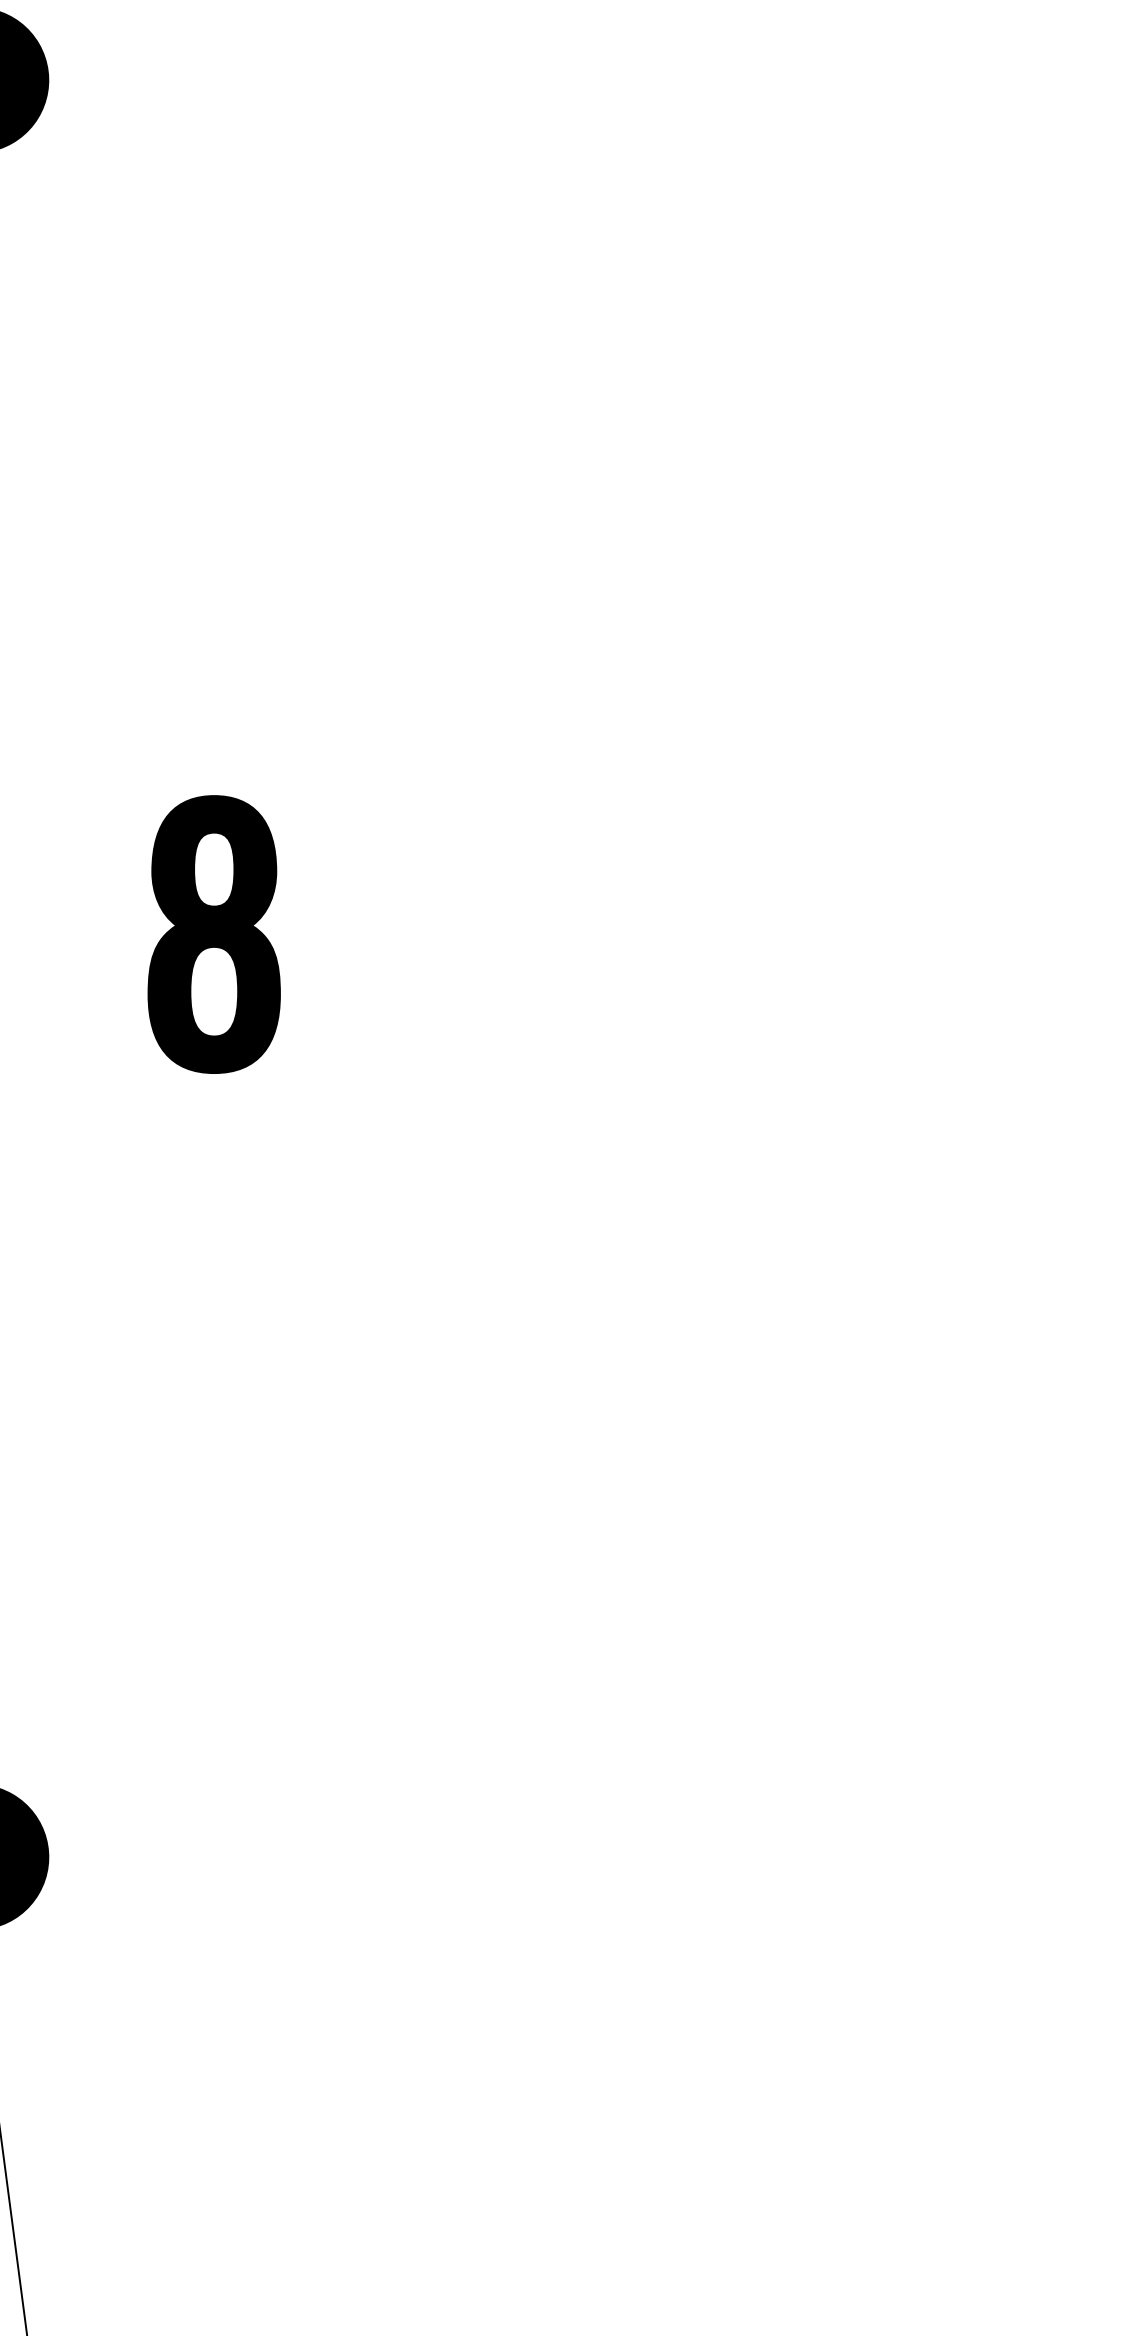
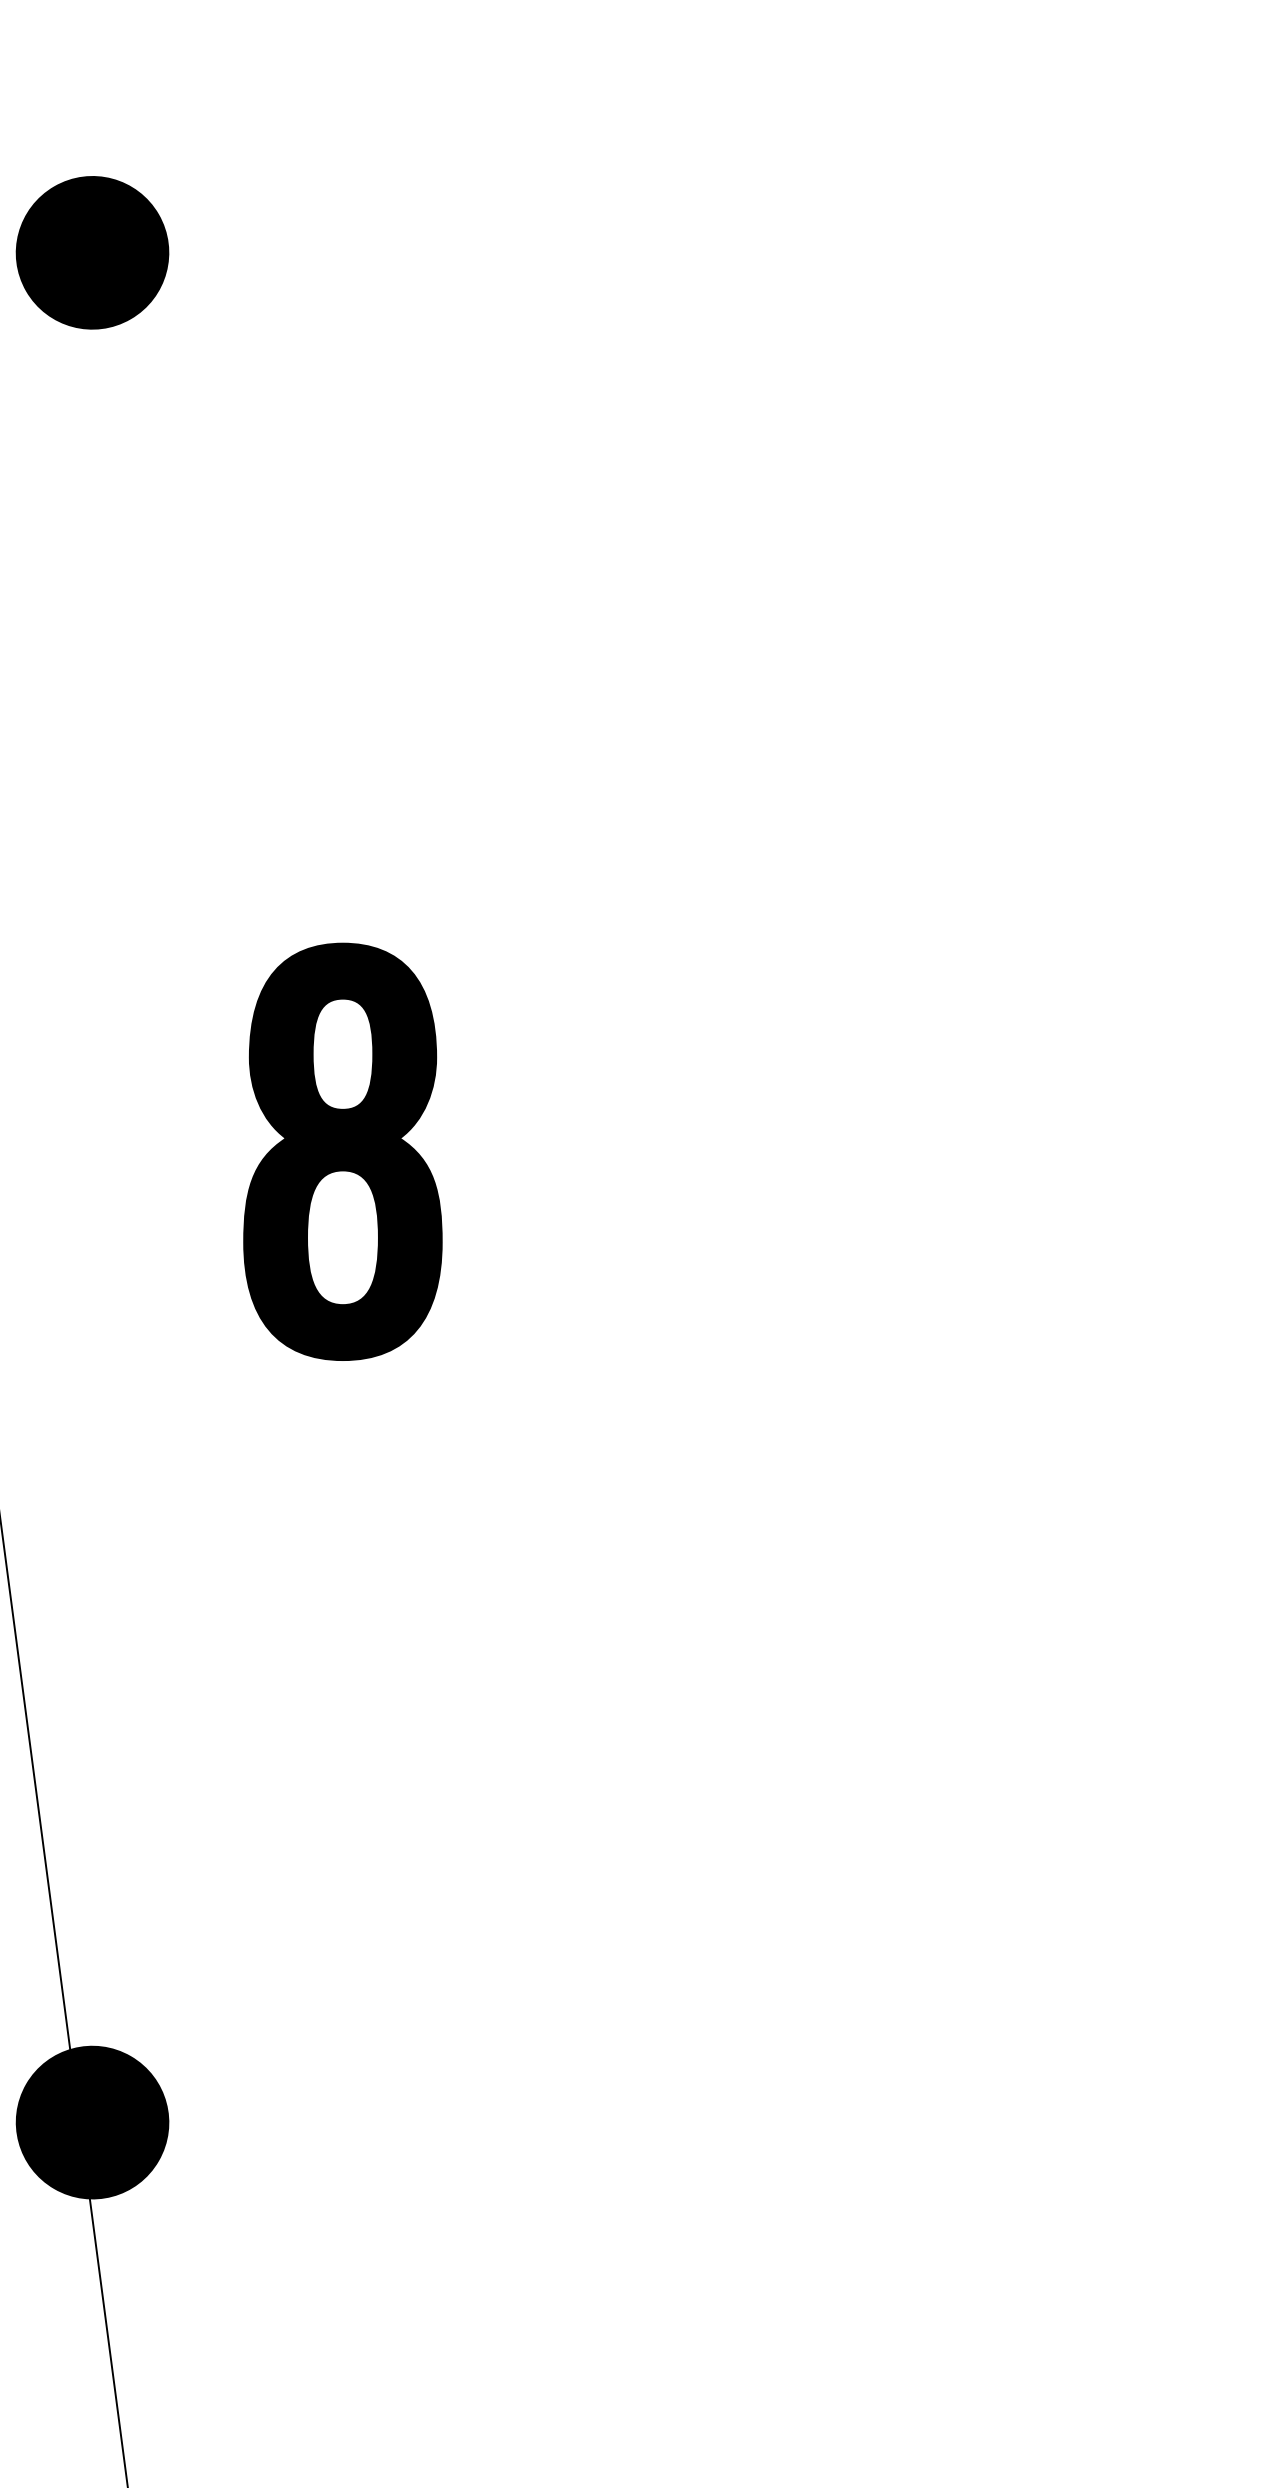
part: (213, 934) -> (342, 1151), size x1.43

